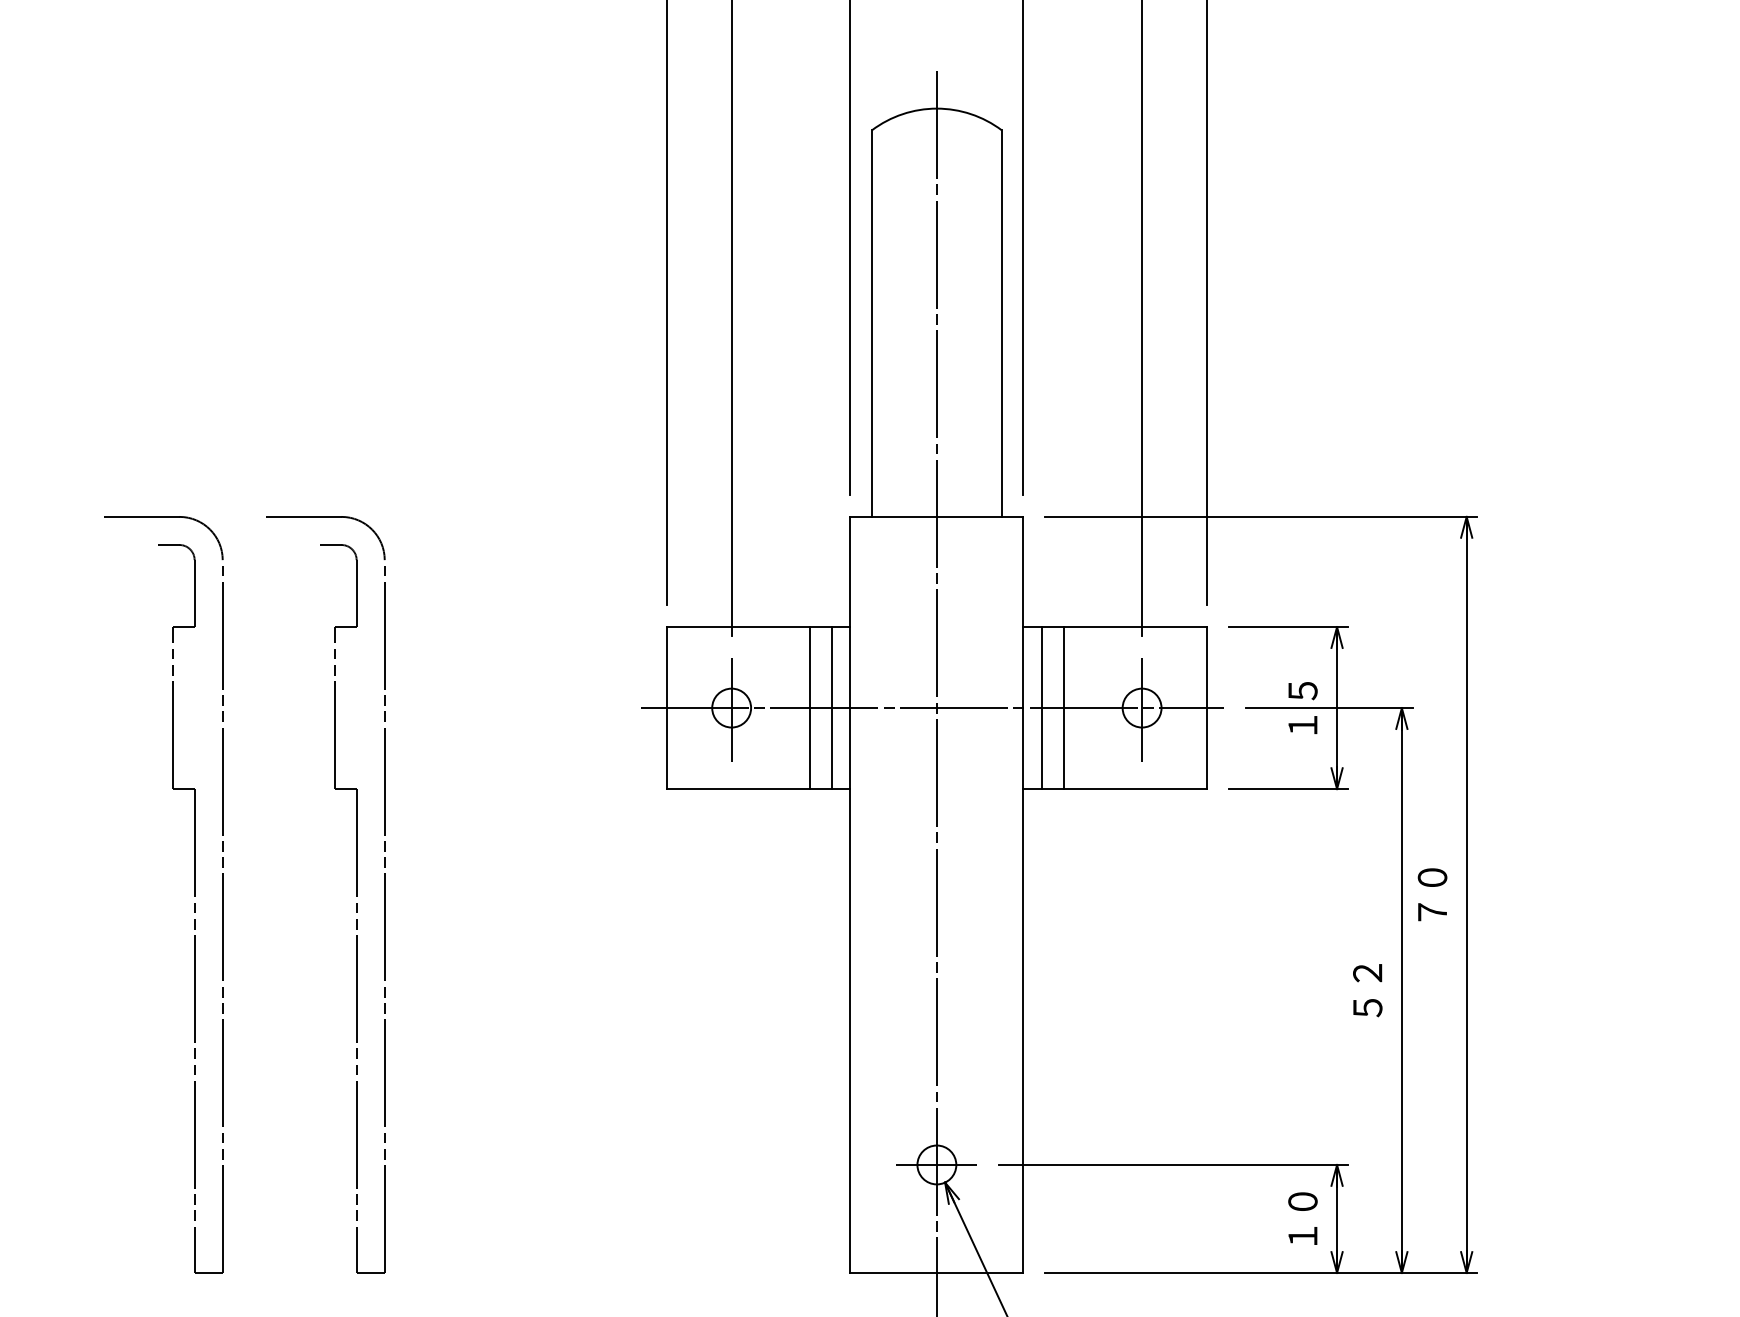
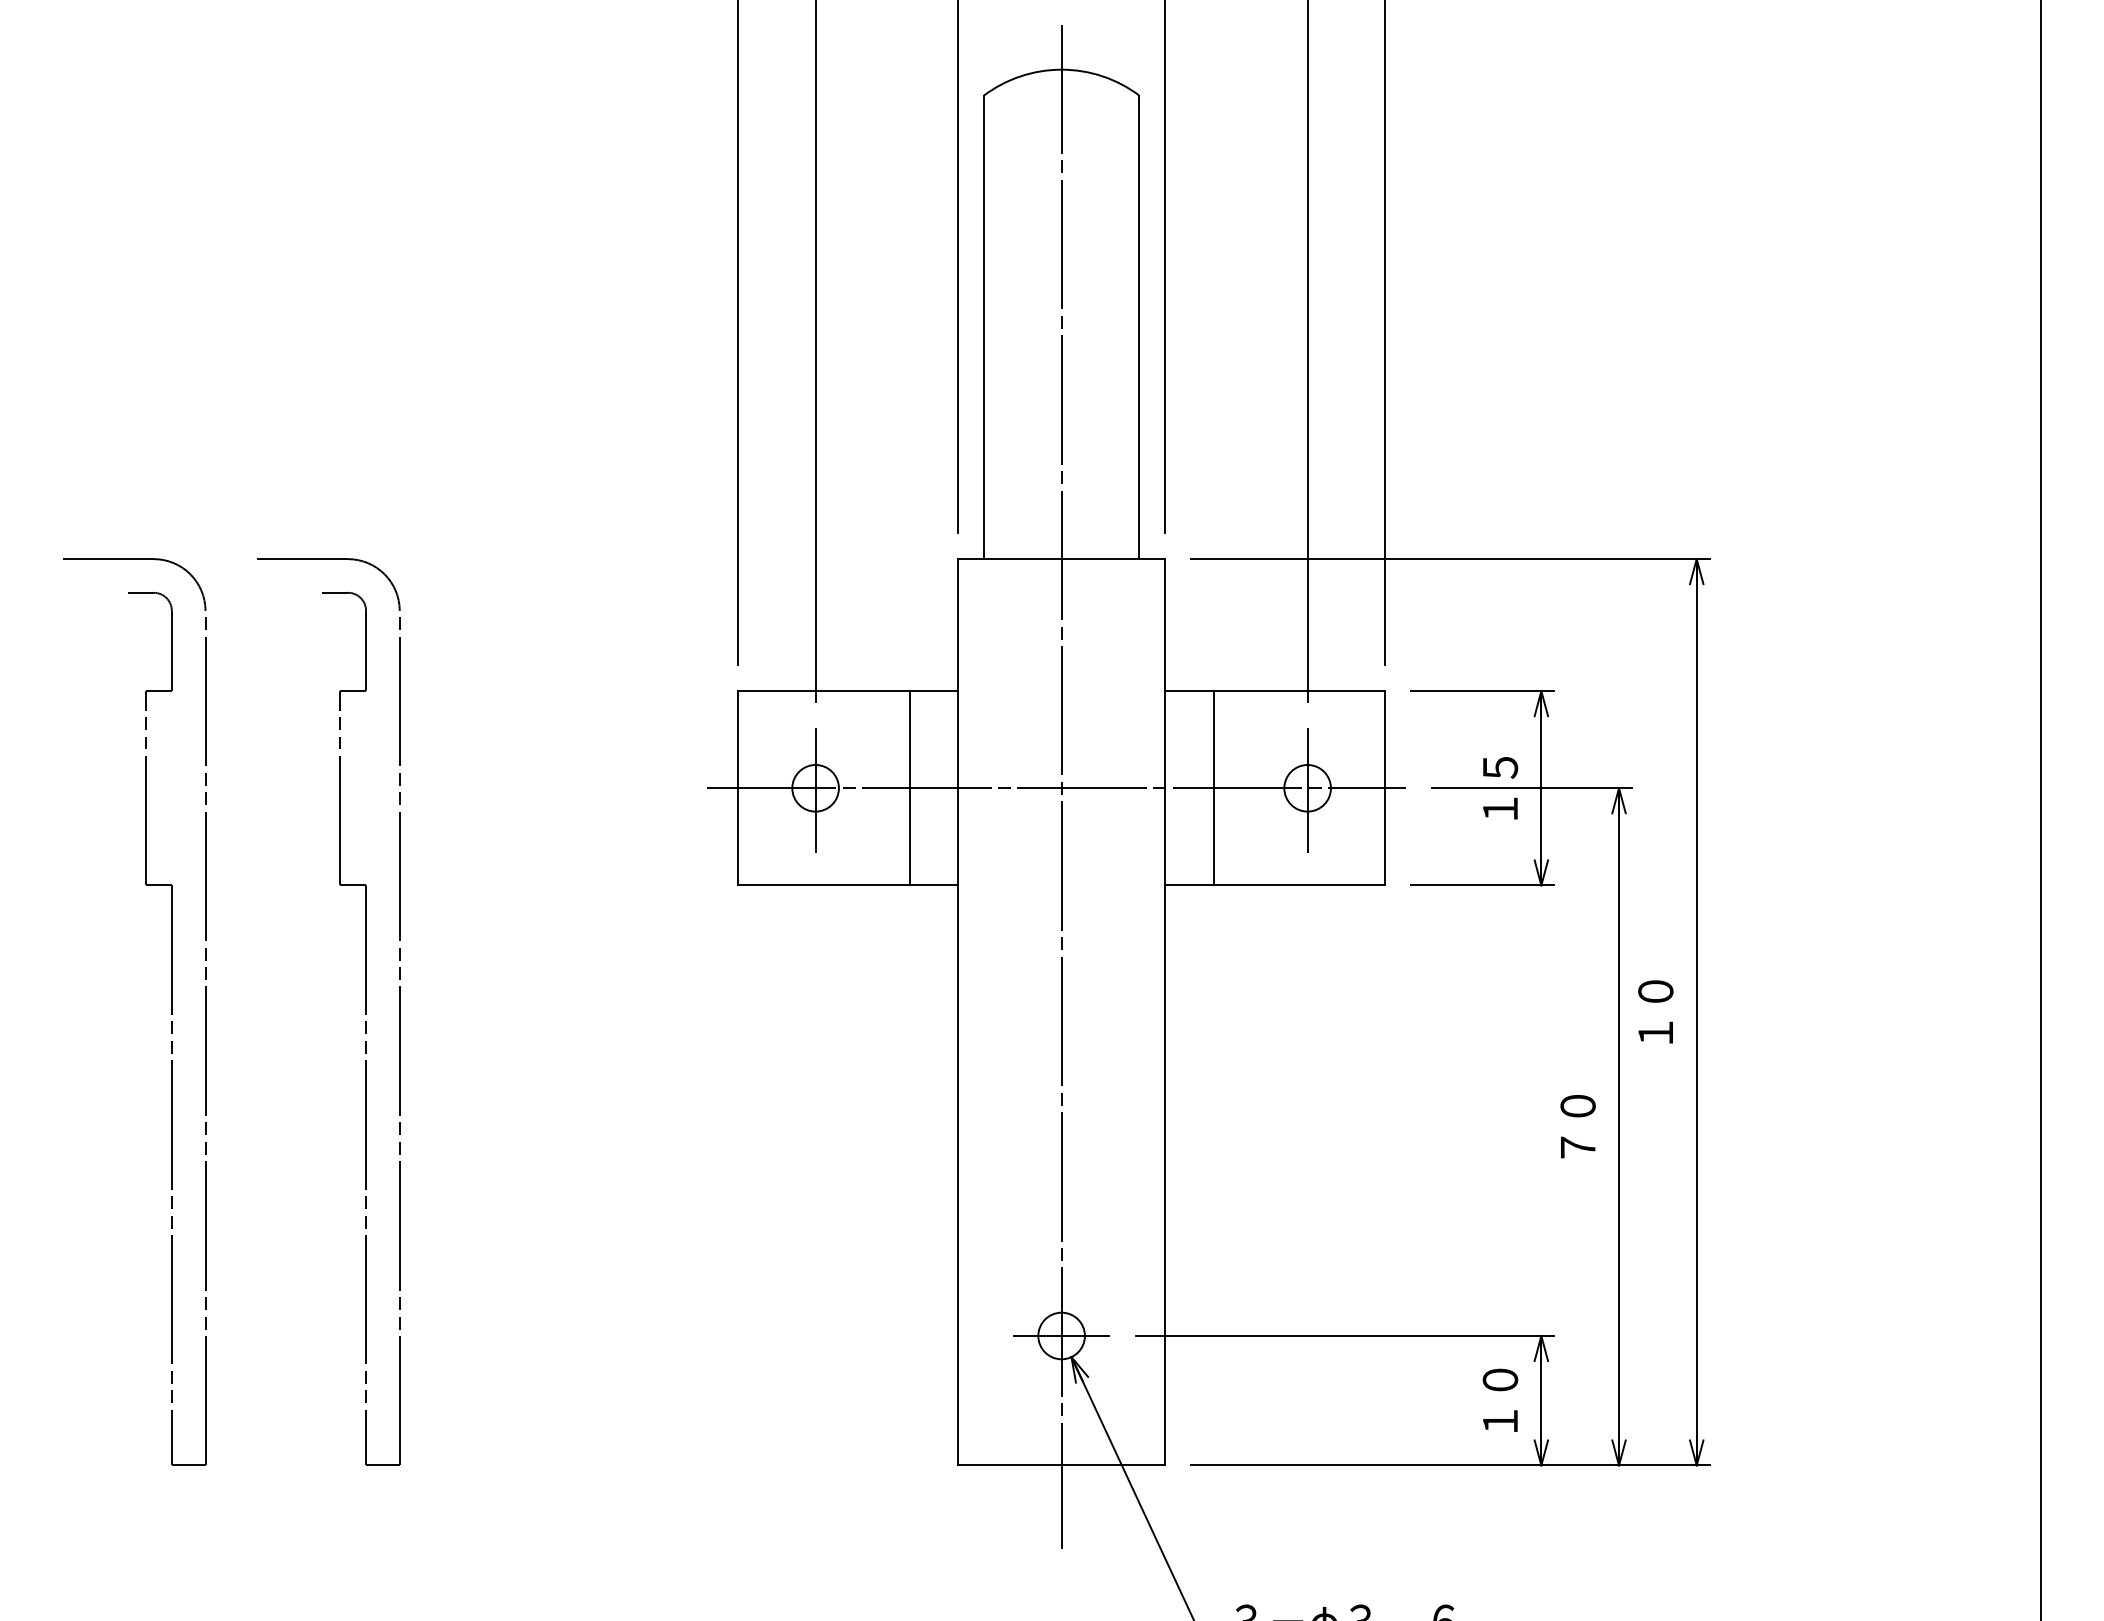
line: (831, 708) -> (935, 788), removed
line: (1041, 708) -> (1187, 788), removed
text: (1432, 911) -> (1655, 1032), ７０ -> １０
text: (1367, 990) -> (1577, 1126), ５２ -> ７０

